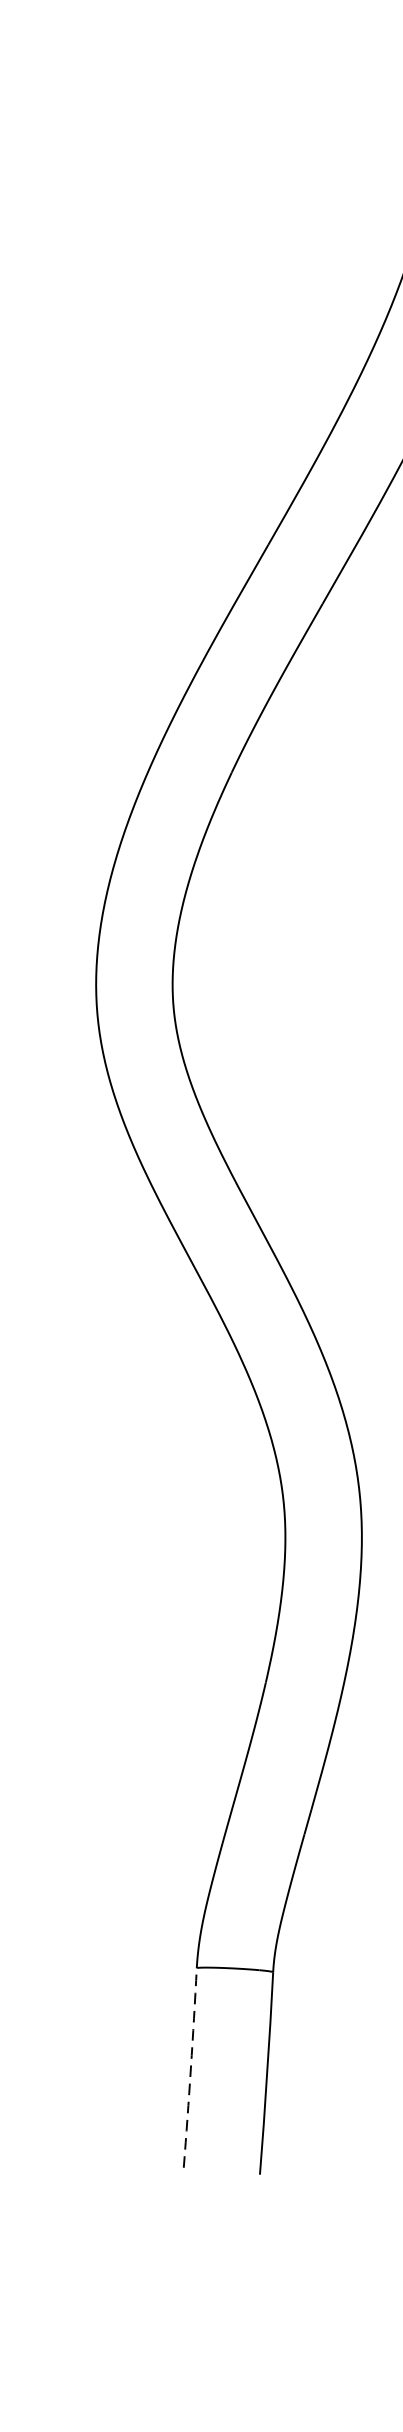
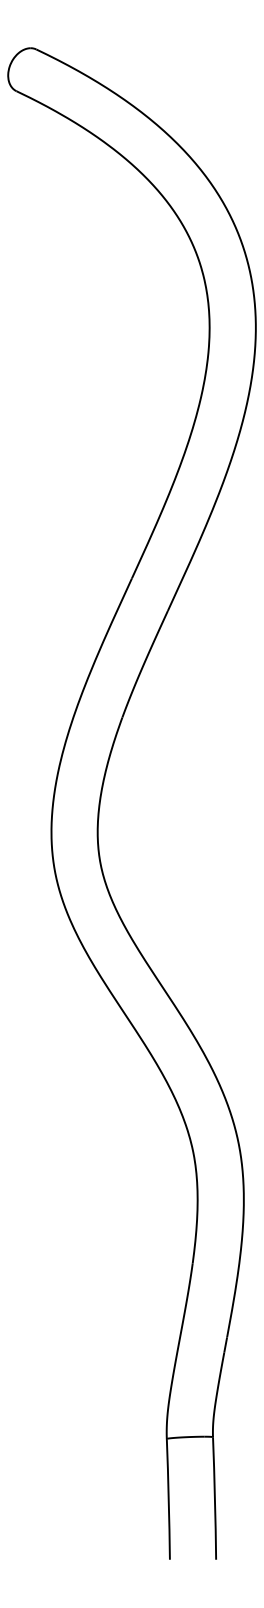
arc: (190, 2068) -> (168, 1499), dashed -> solid

